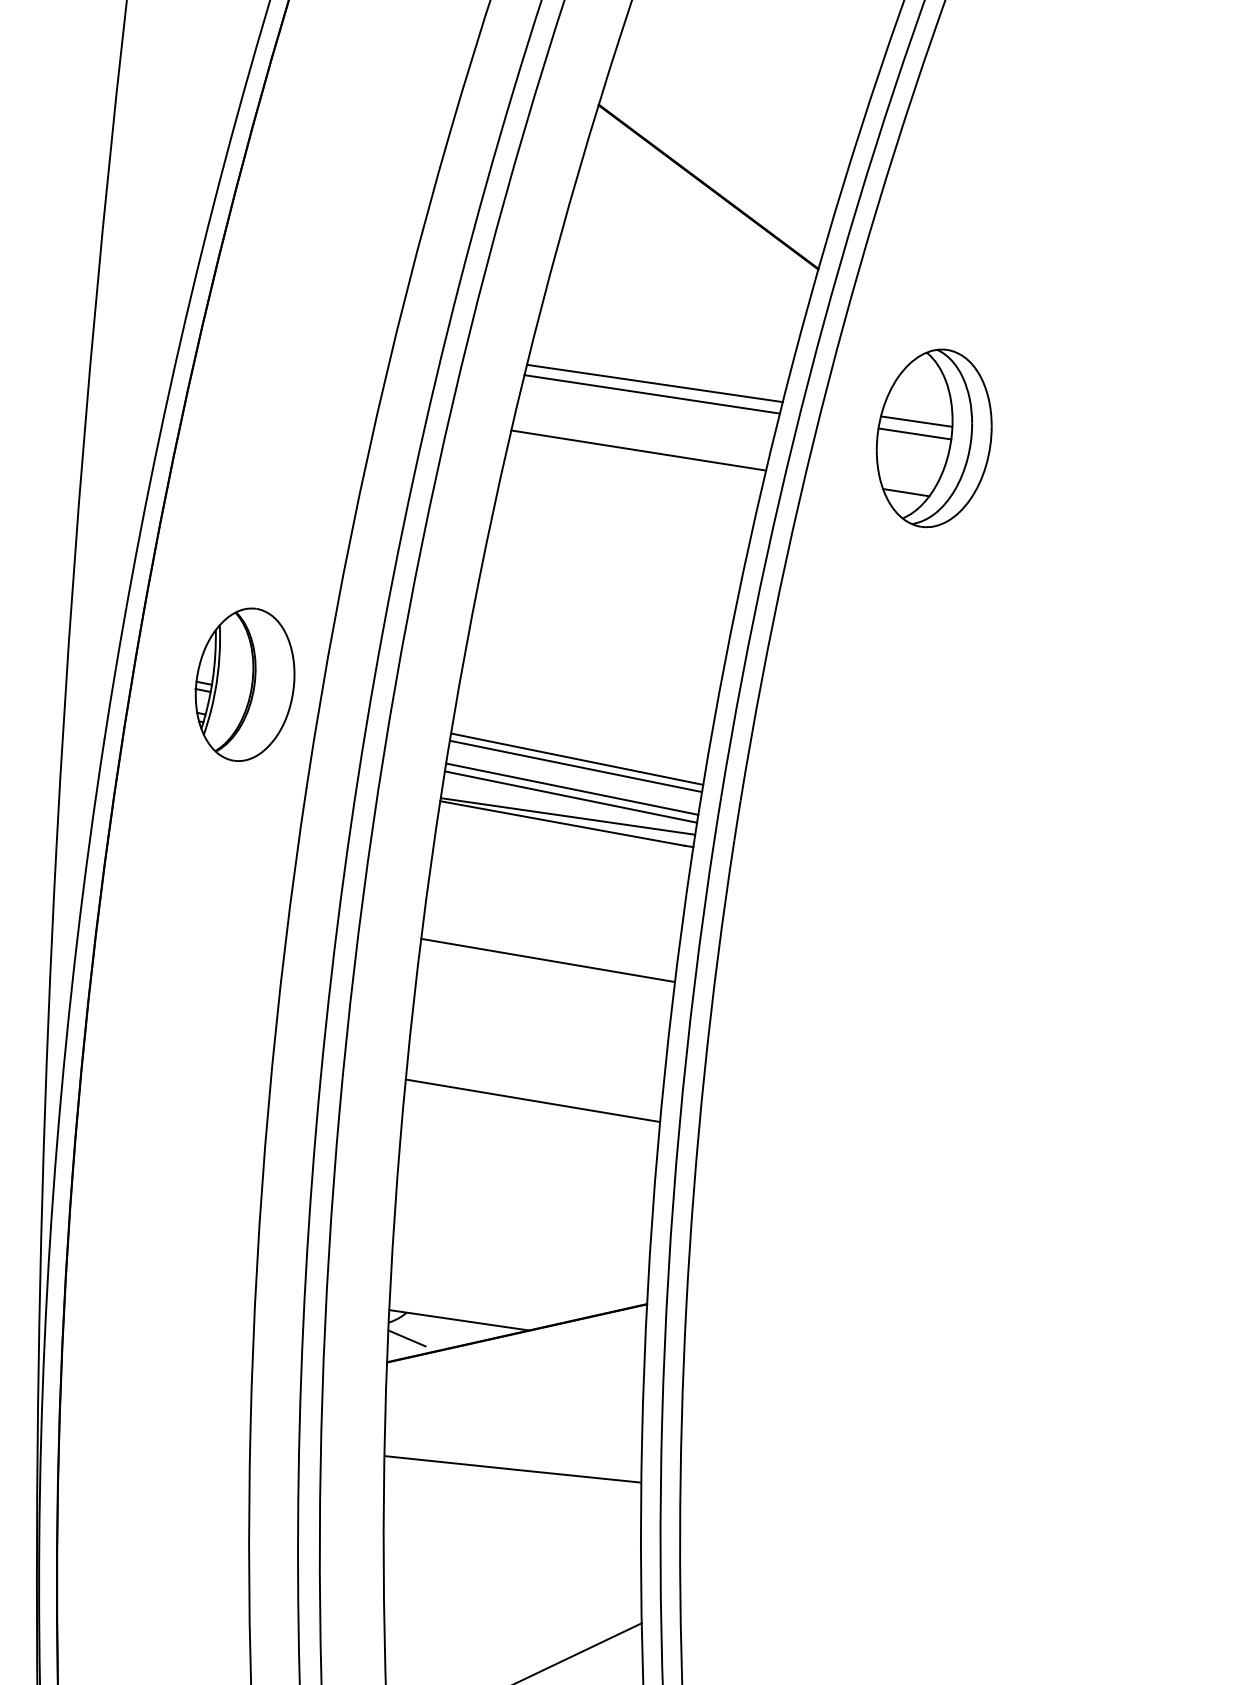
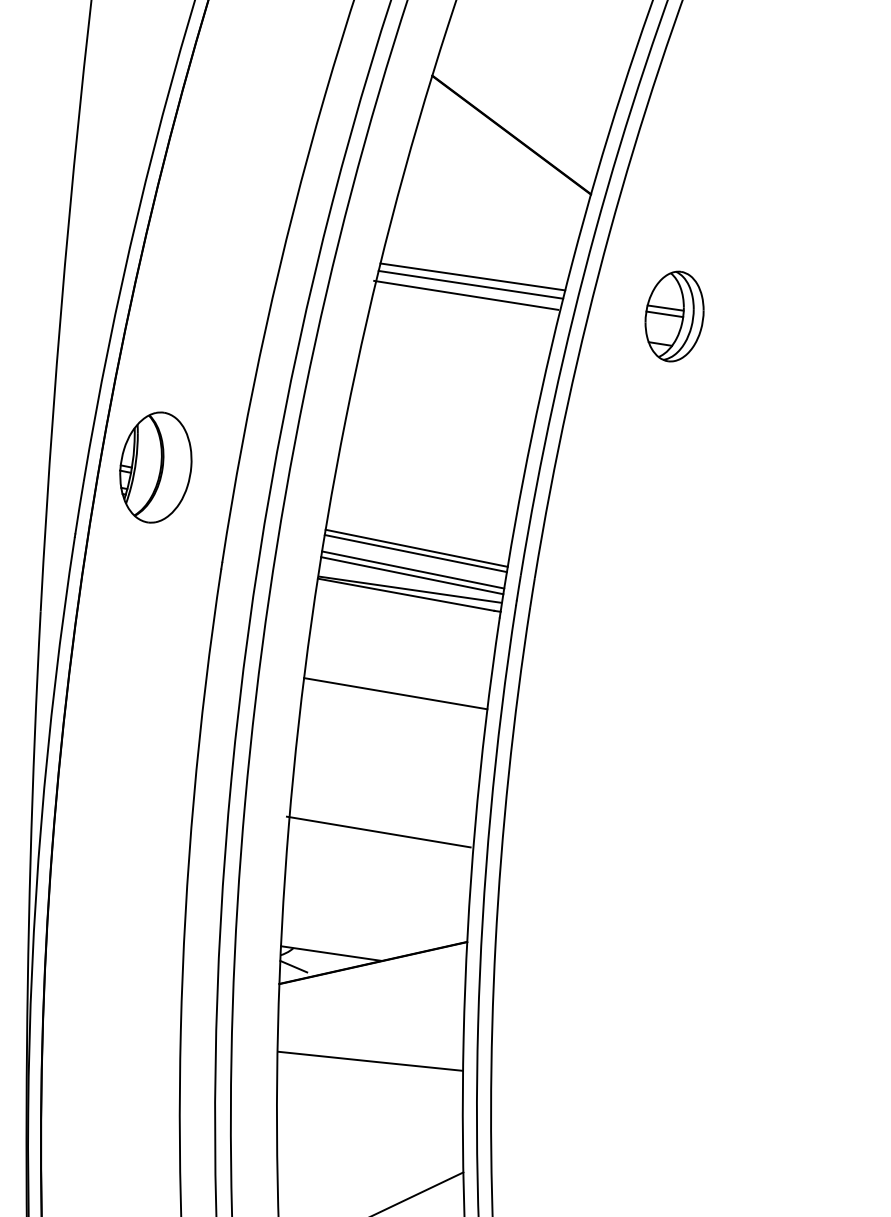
part: (934, 438) -> (674, 316), size x0.7
line: (639, 449) -> (466, 294), moved
part: (244, 684) -> (155, 467), moved
line: (532, 1100) -> (378, 831), moved

